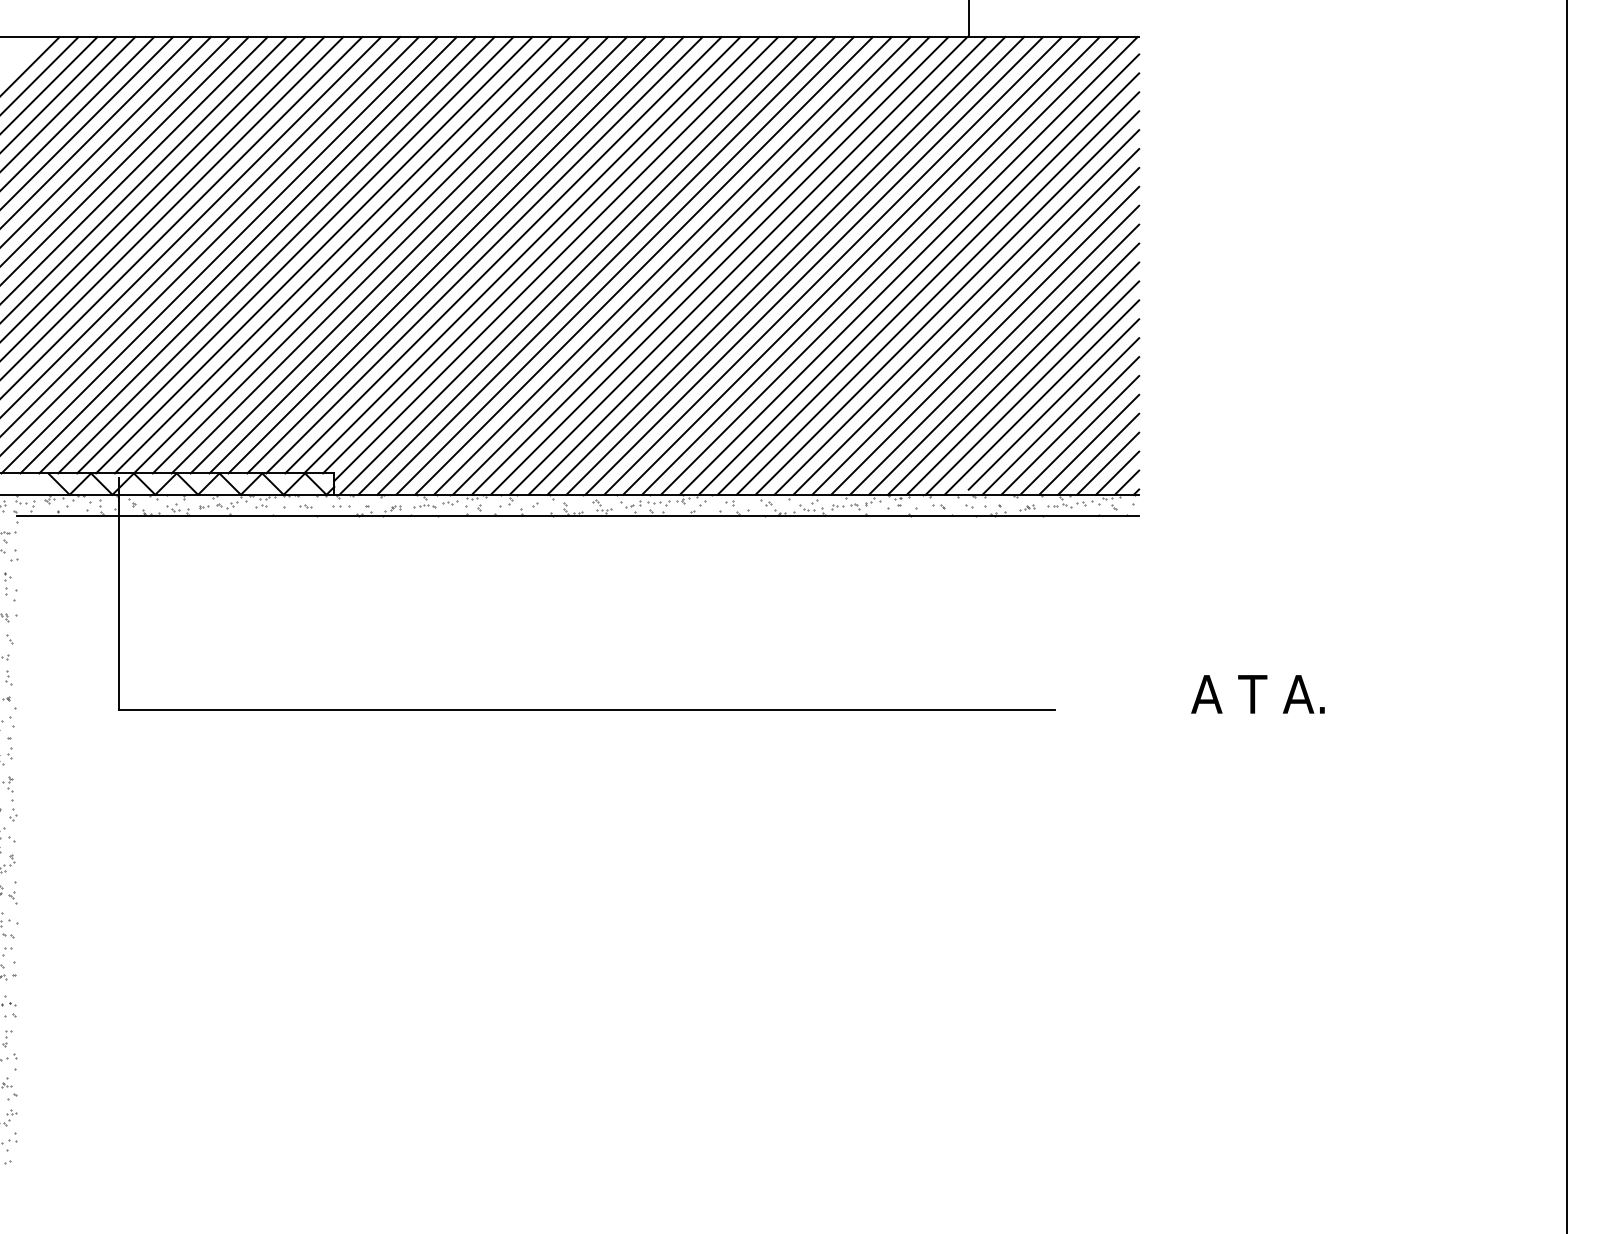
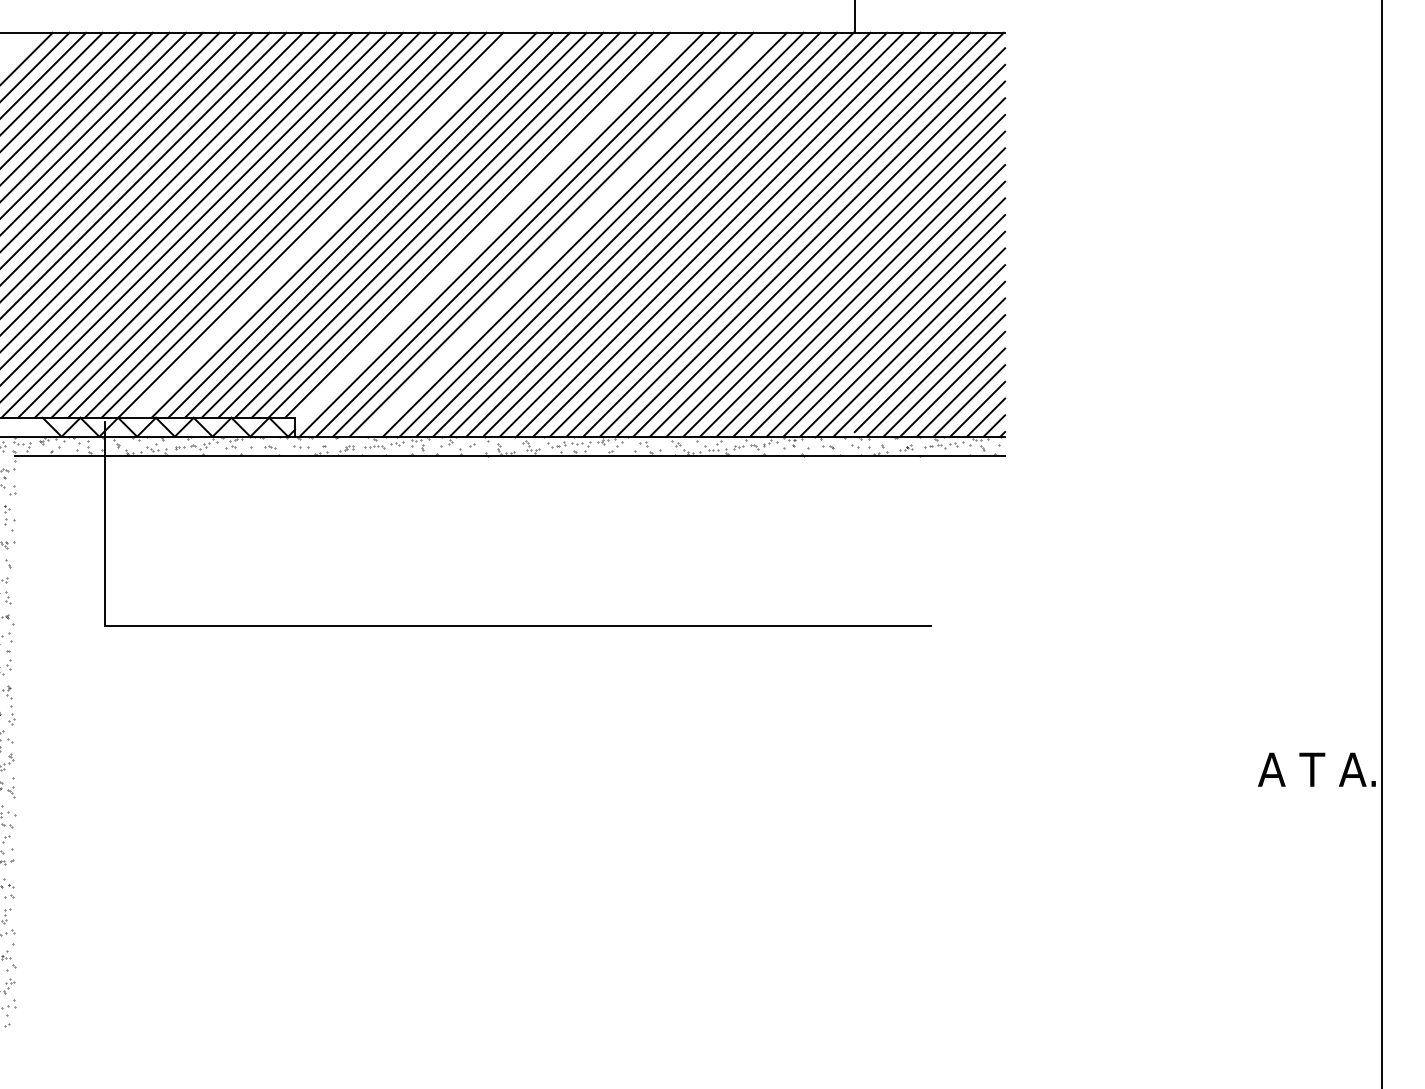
line: (369, 254) -> (326, 224), removed
line: (555, 258) -> (490, 228), removed
line: (644, 265) -> (568, 234), removed
text: (1257, 694) -> (1316, 769), moved

